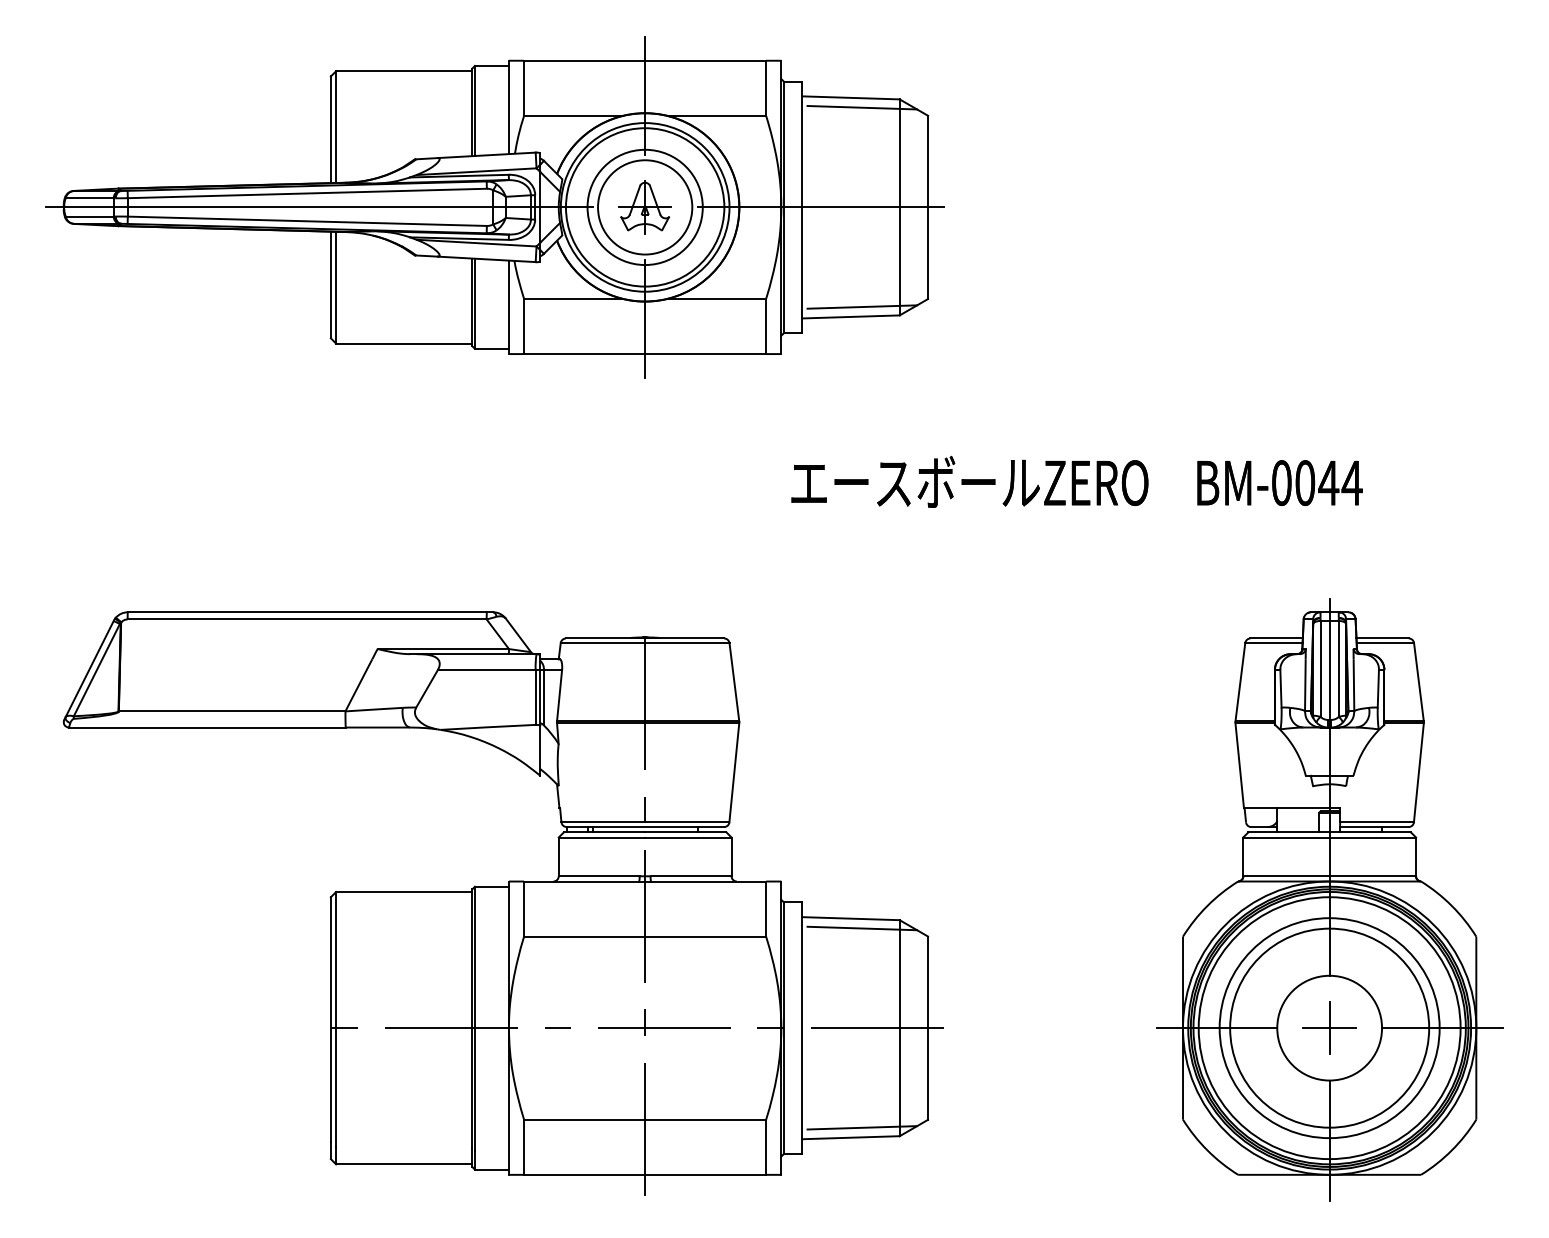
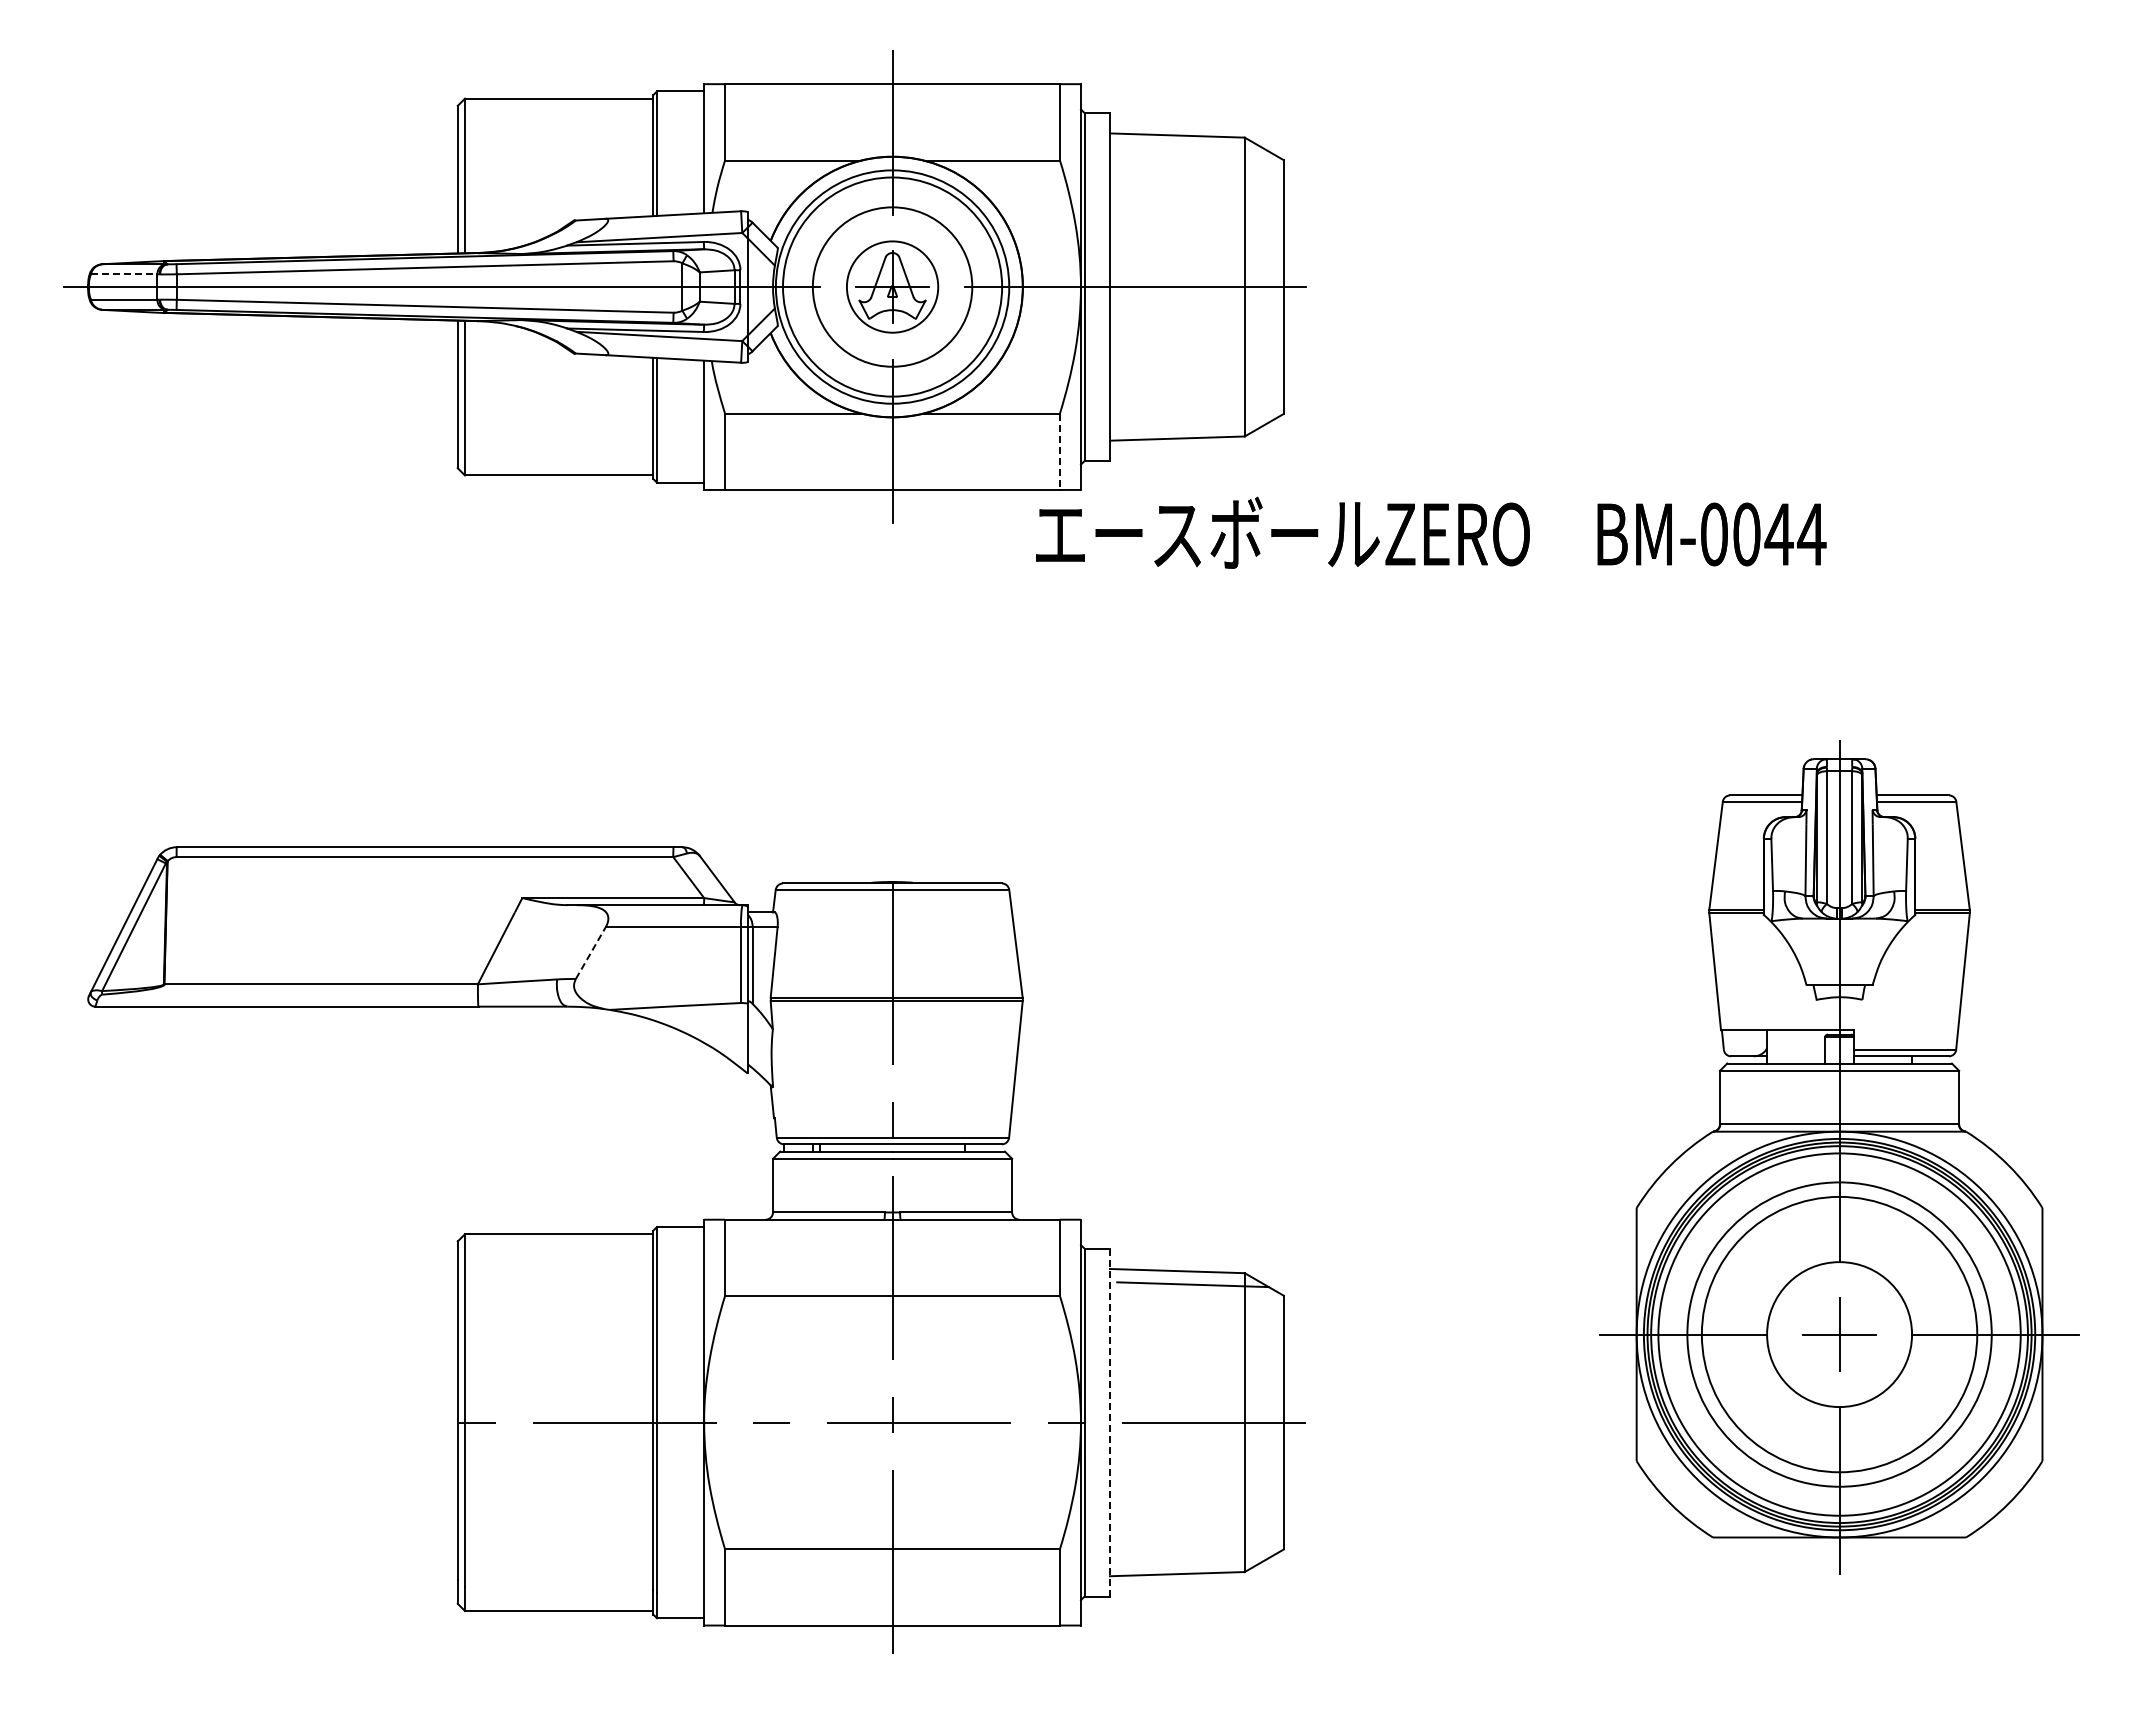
line: (861, 107) -> (1192, 148), removed
line: (90, 198) -> (124, 274), solid -> dashed
circle: (645, 207) -> (892, 286), size x0.7
line: (861, 306) -> (1192, 424), removed
line: (765, 326) -> (1059, 452), solid -> dashed
text: (1077, 481) -> (1431, 532), moved
line: (427, 688) -> (591, 952), solid -> dashed
part: (1329, 900) -> (1839, 1157), moved
line: (801, 1028) -> (1109, 1422), solid -> dashed
line: (861, 1127) -> (1192, 1560), removed

